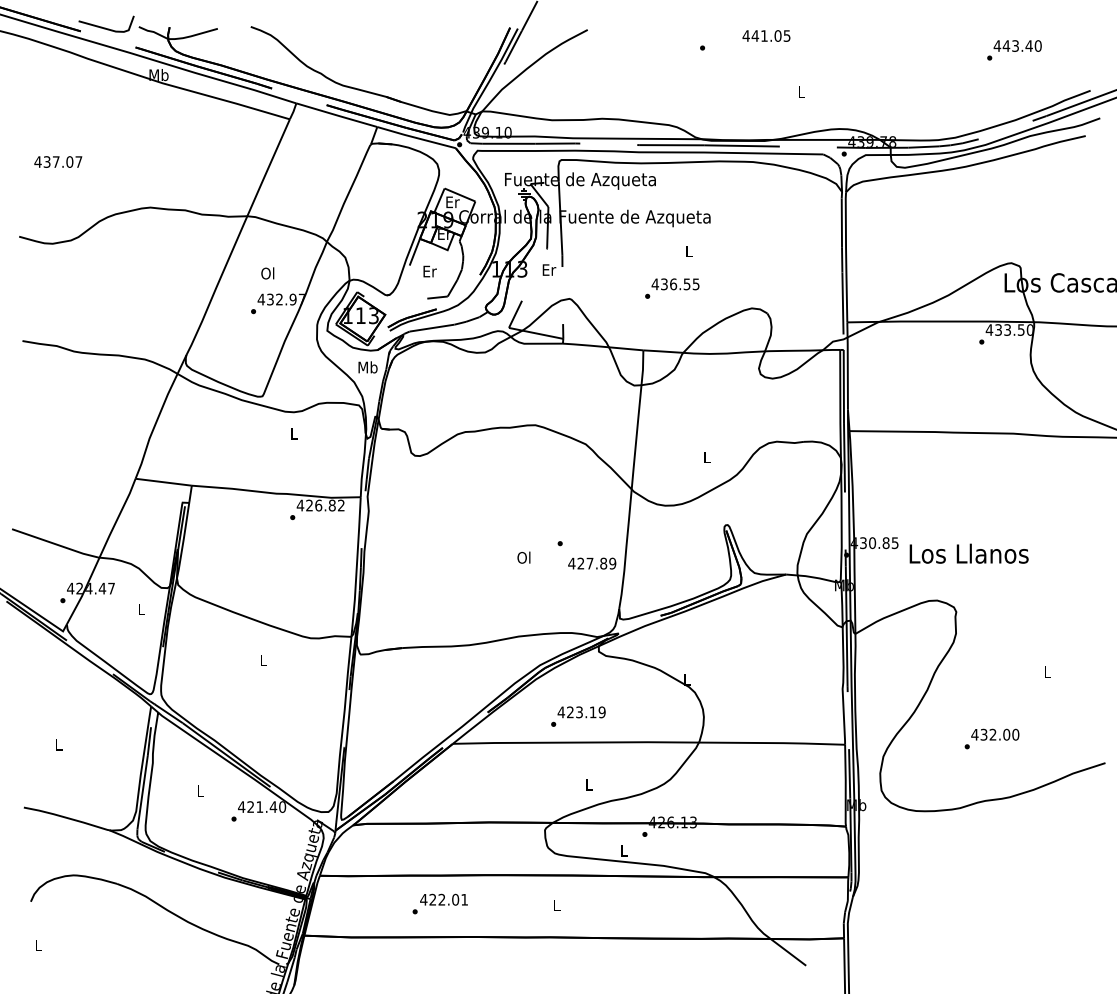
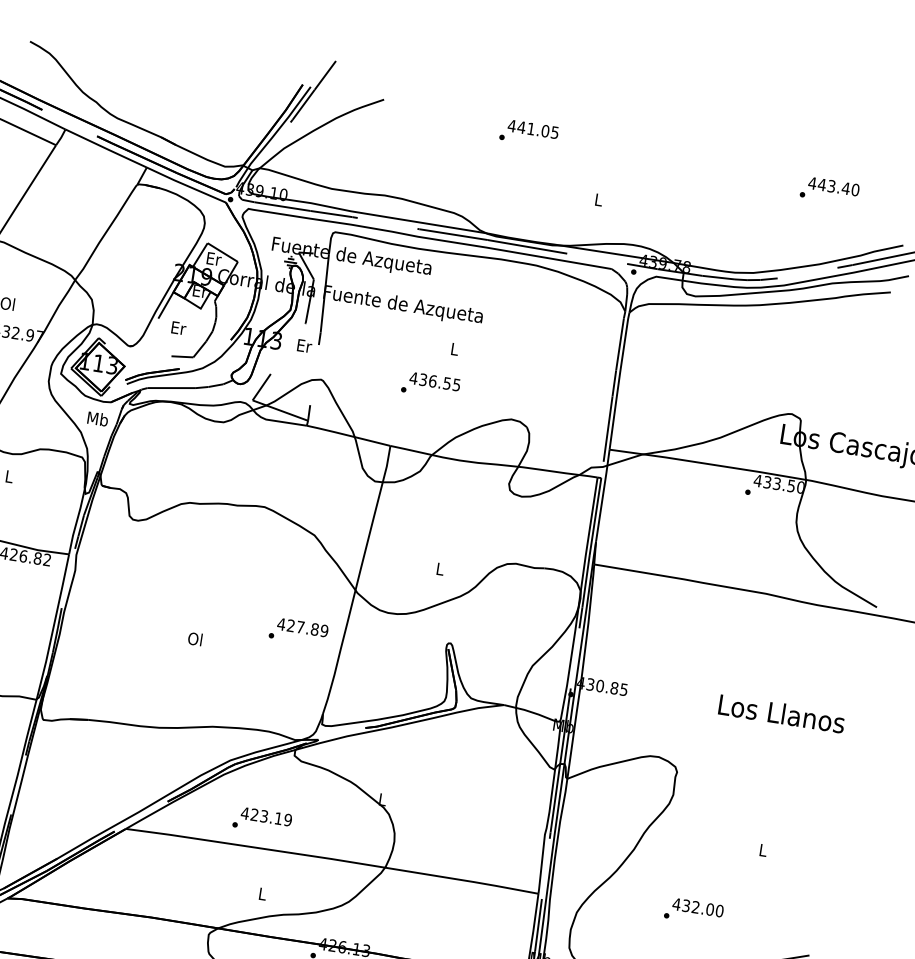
text: (766, 35) -> (533, 128), moved
text: (968, 553) -> (781, 713), moved
text: (523, 557) -> (194, 638), moved
text: (592, 563) -> (303, 627), moved

